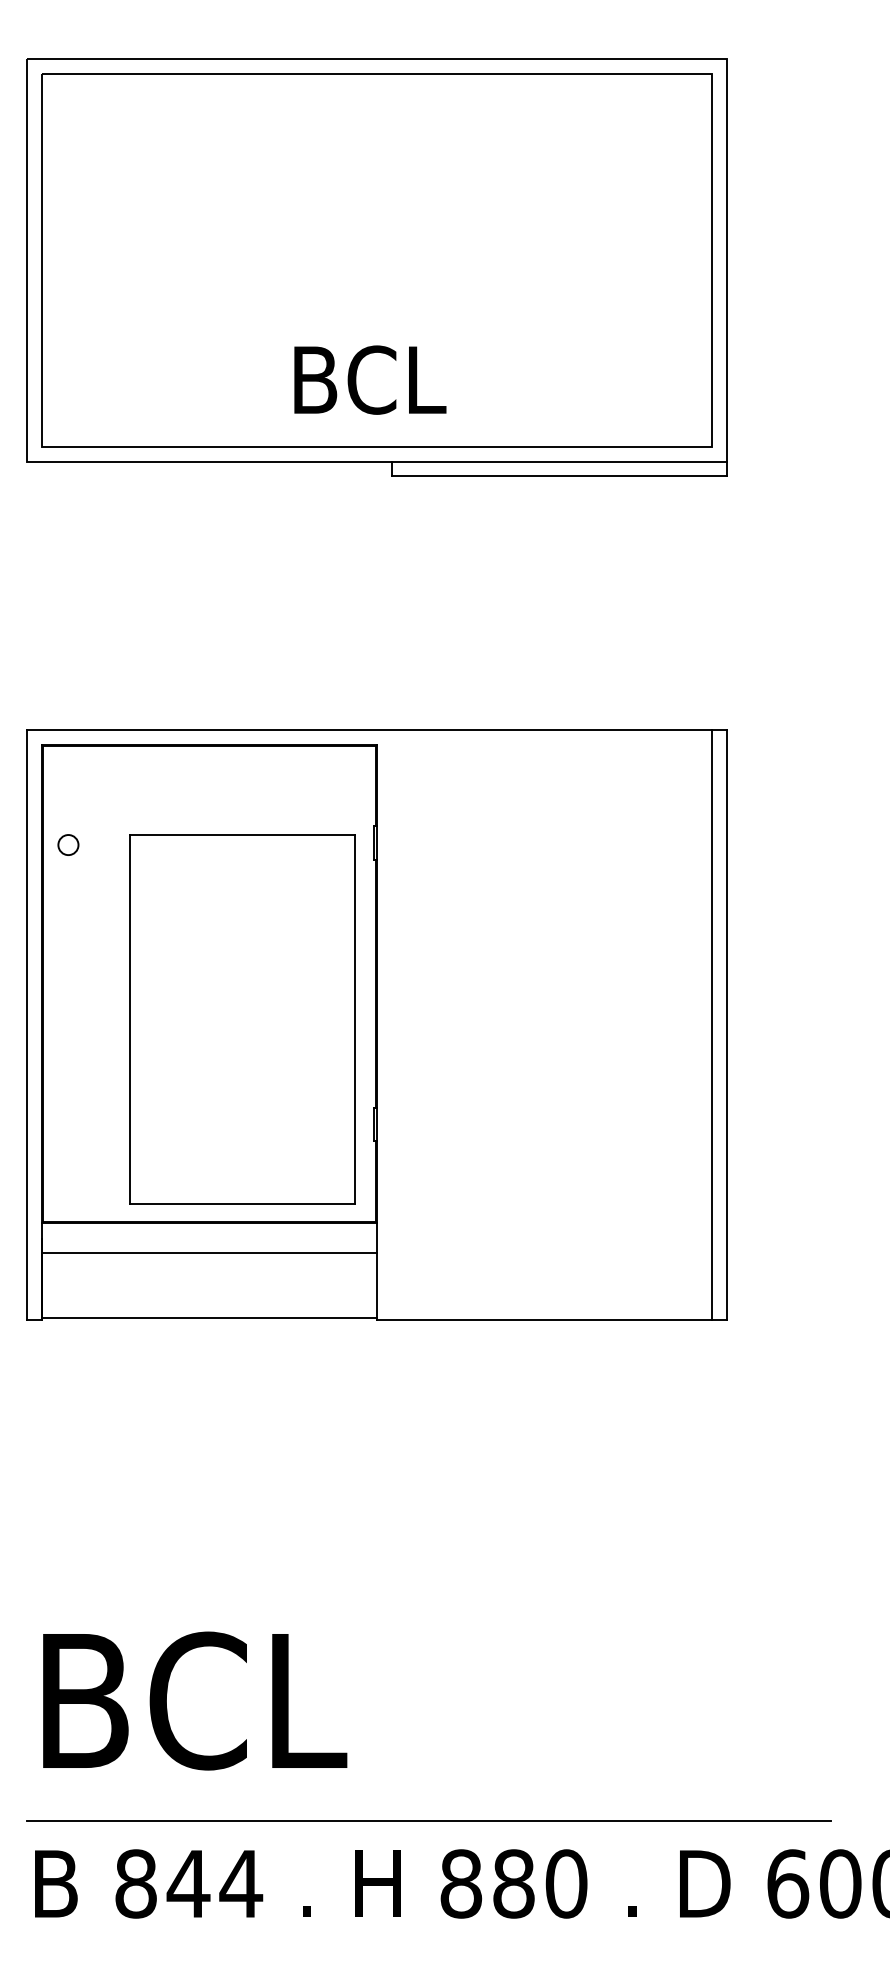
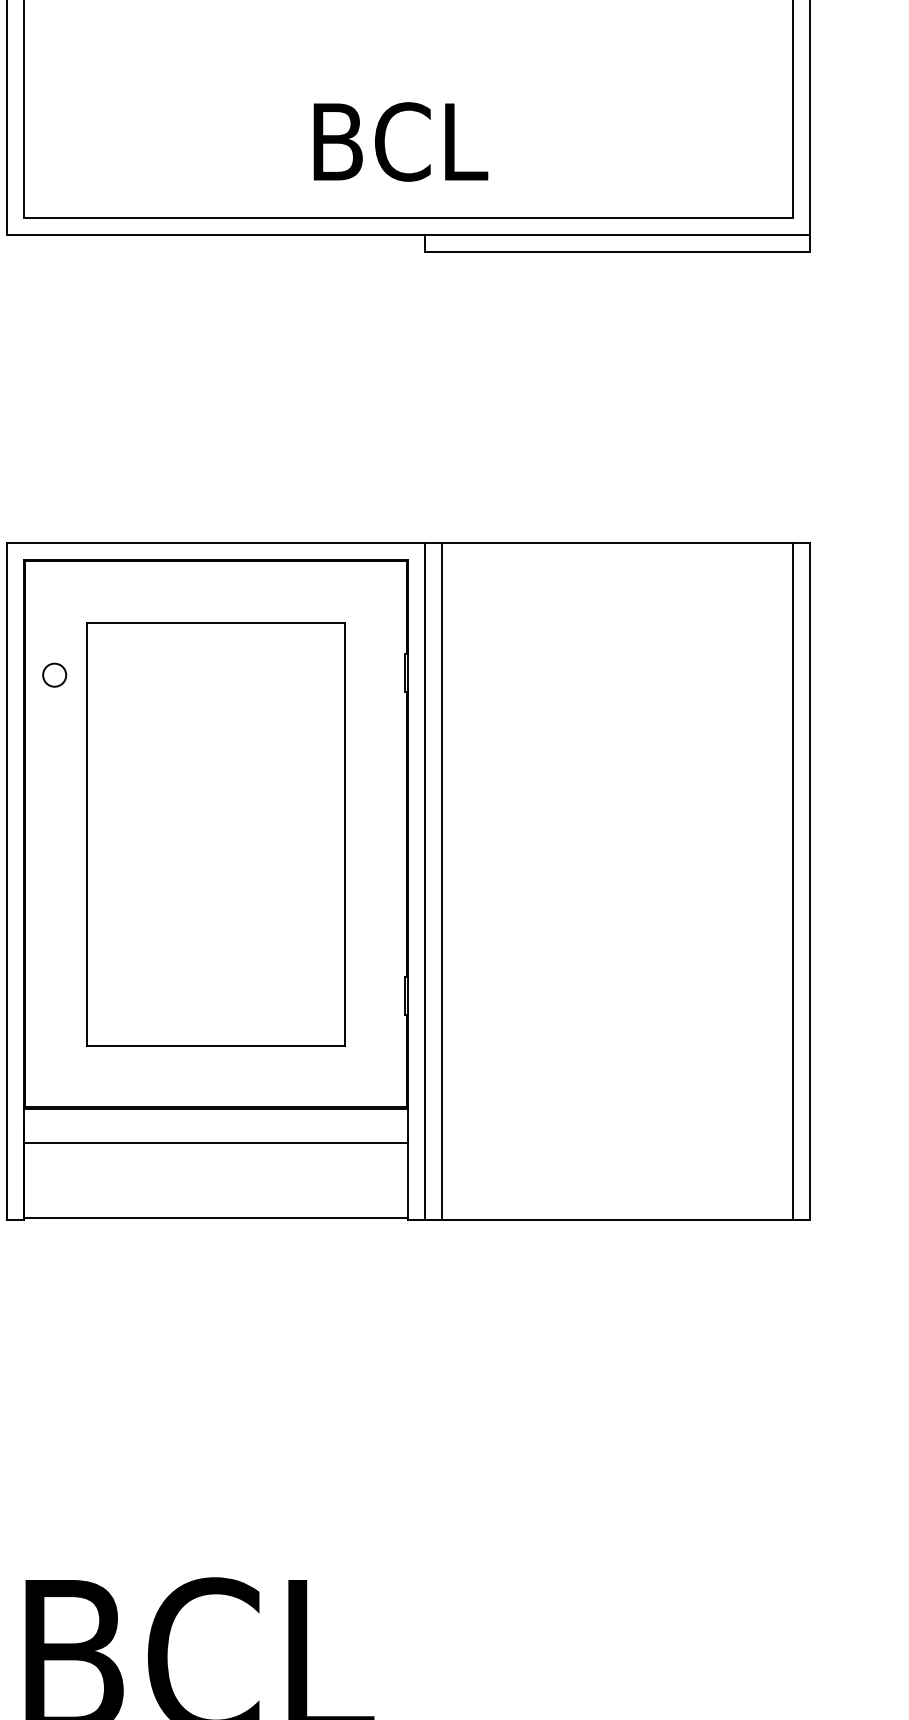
part: (242, 1019) -> (216, 833), moved
line: (391, 1024) -> (425, 880), added
line: (406, 1024) -> (442, 880), added

